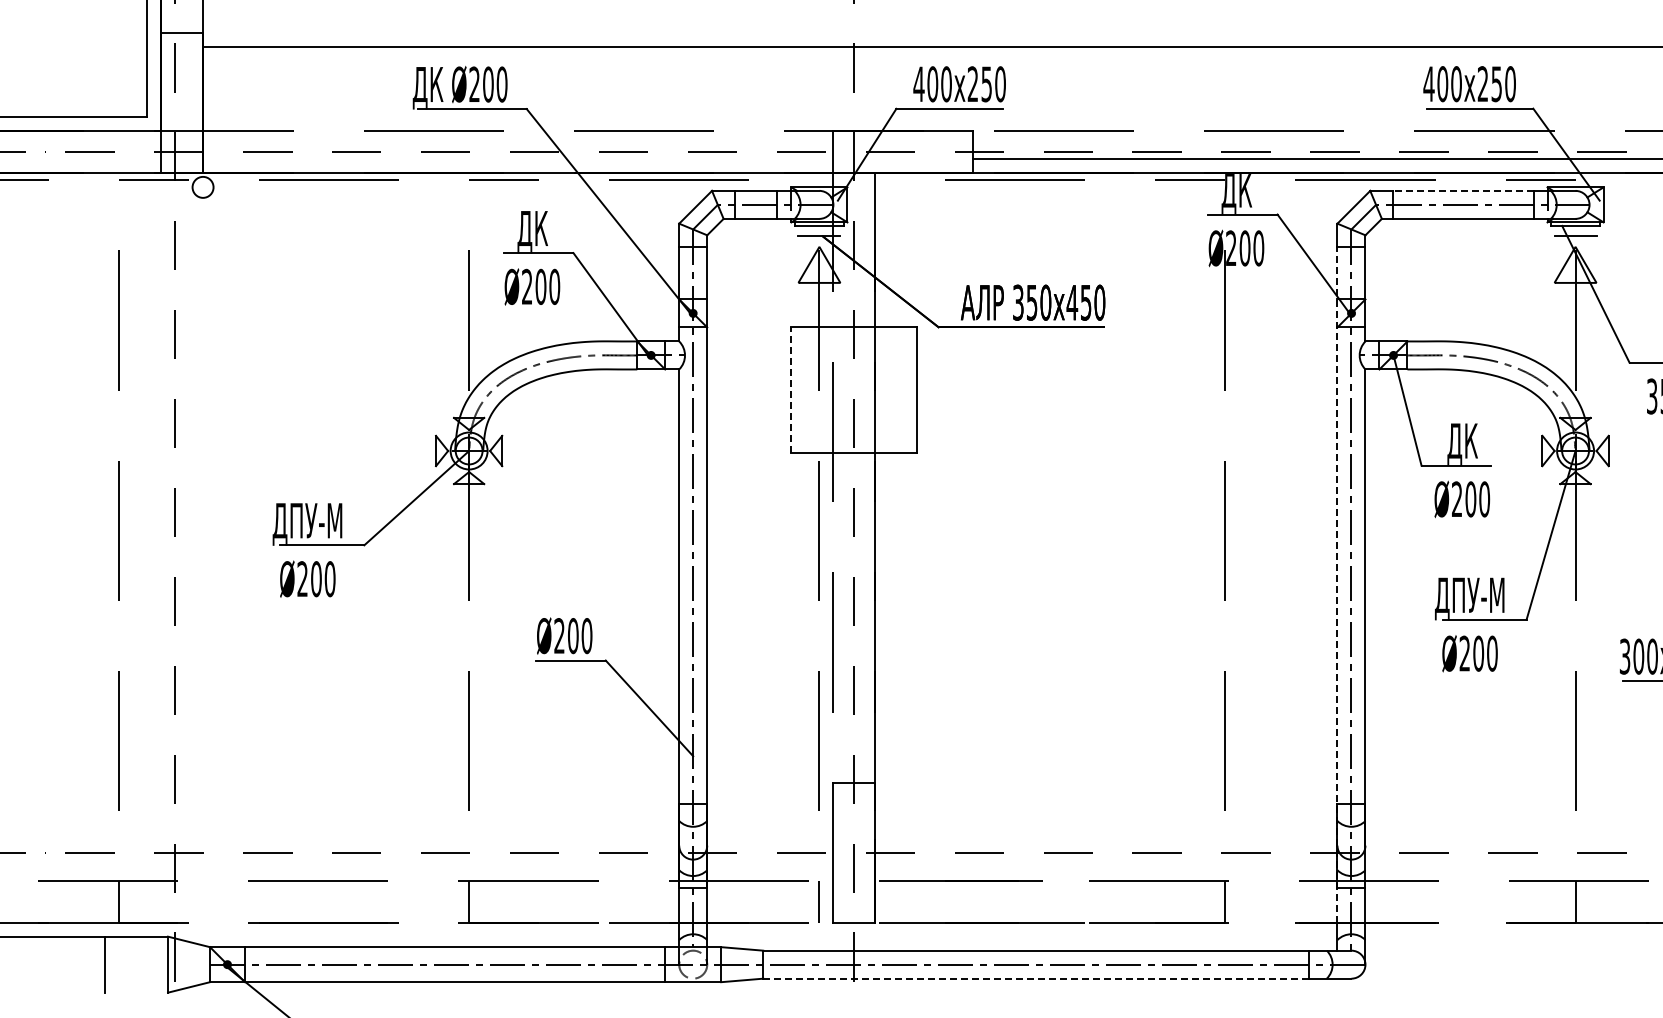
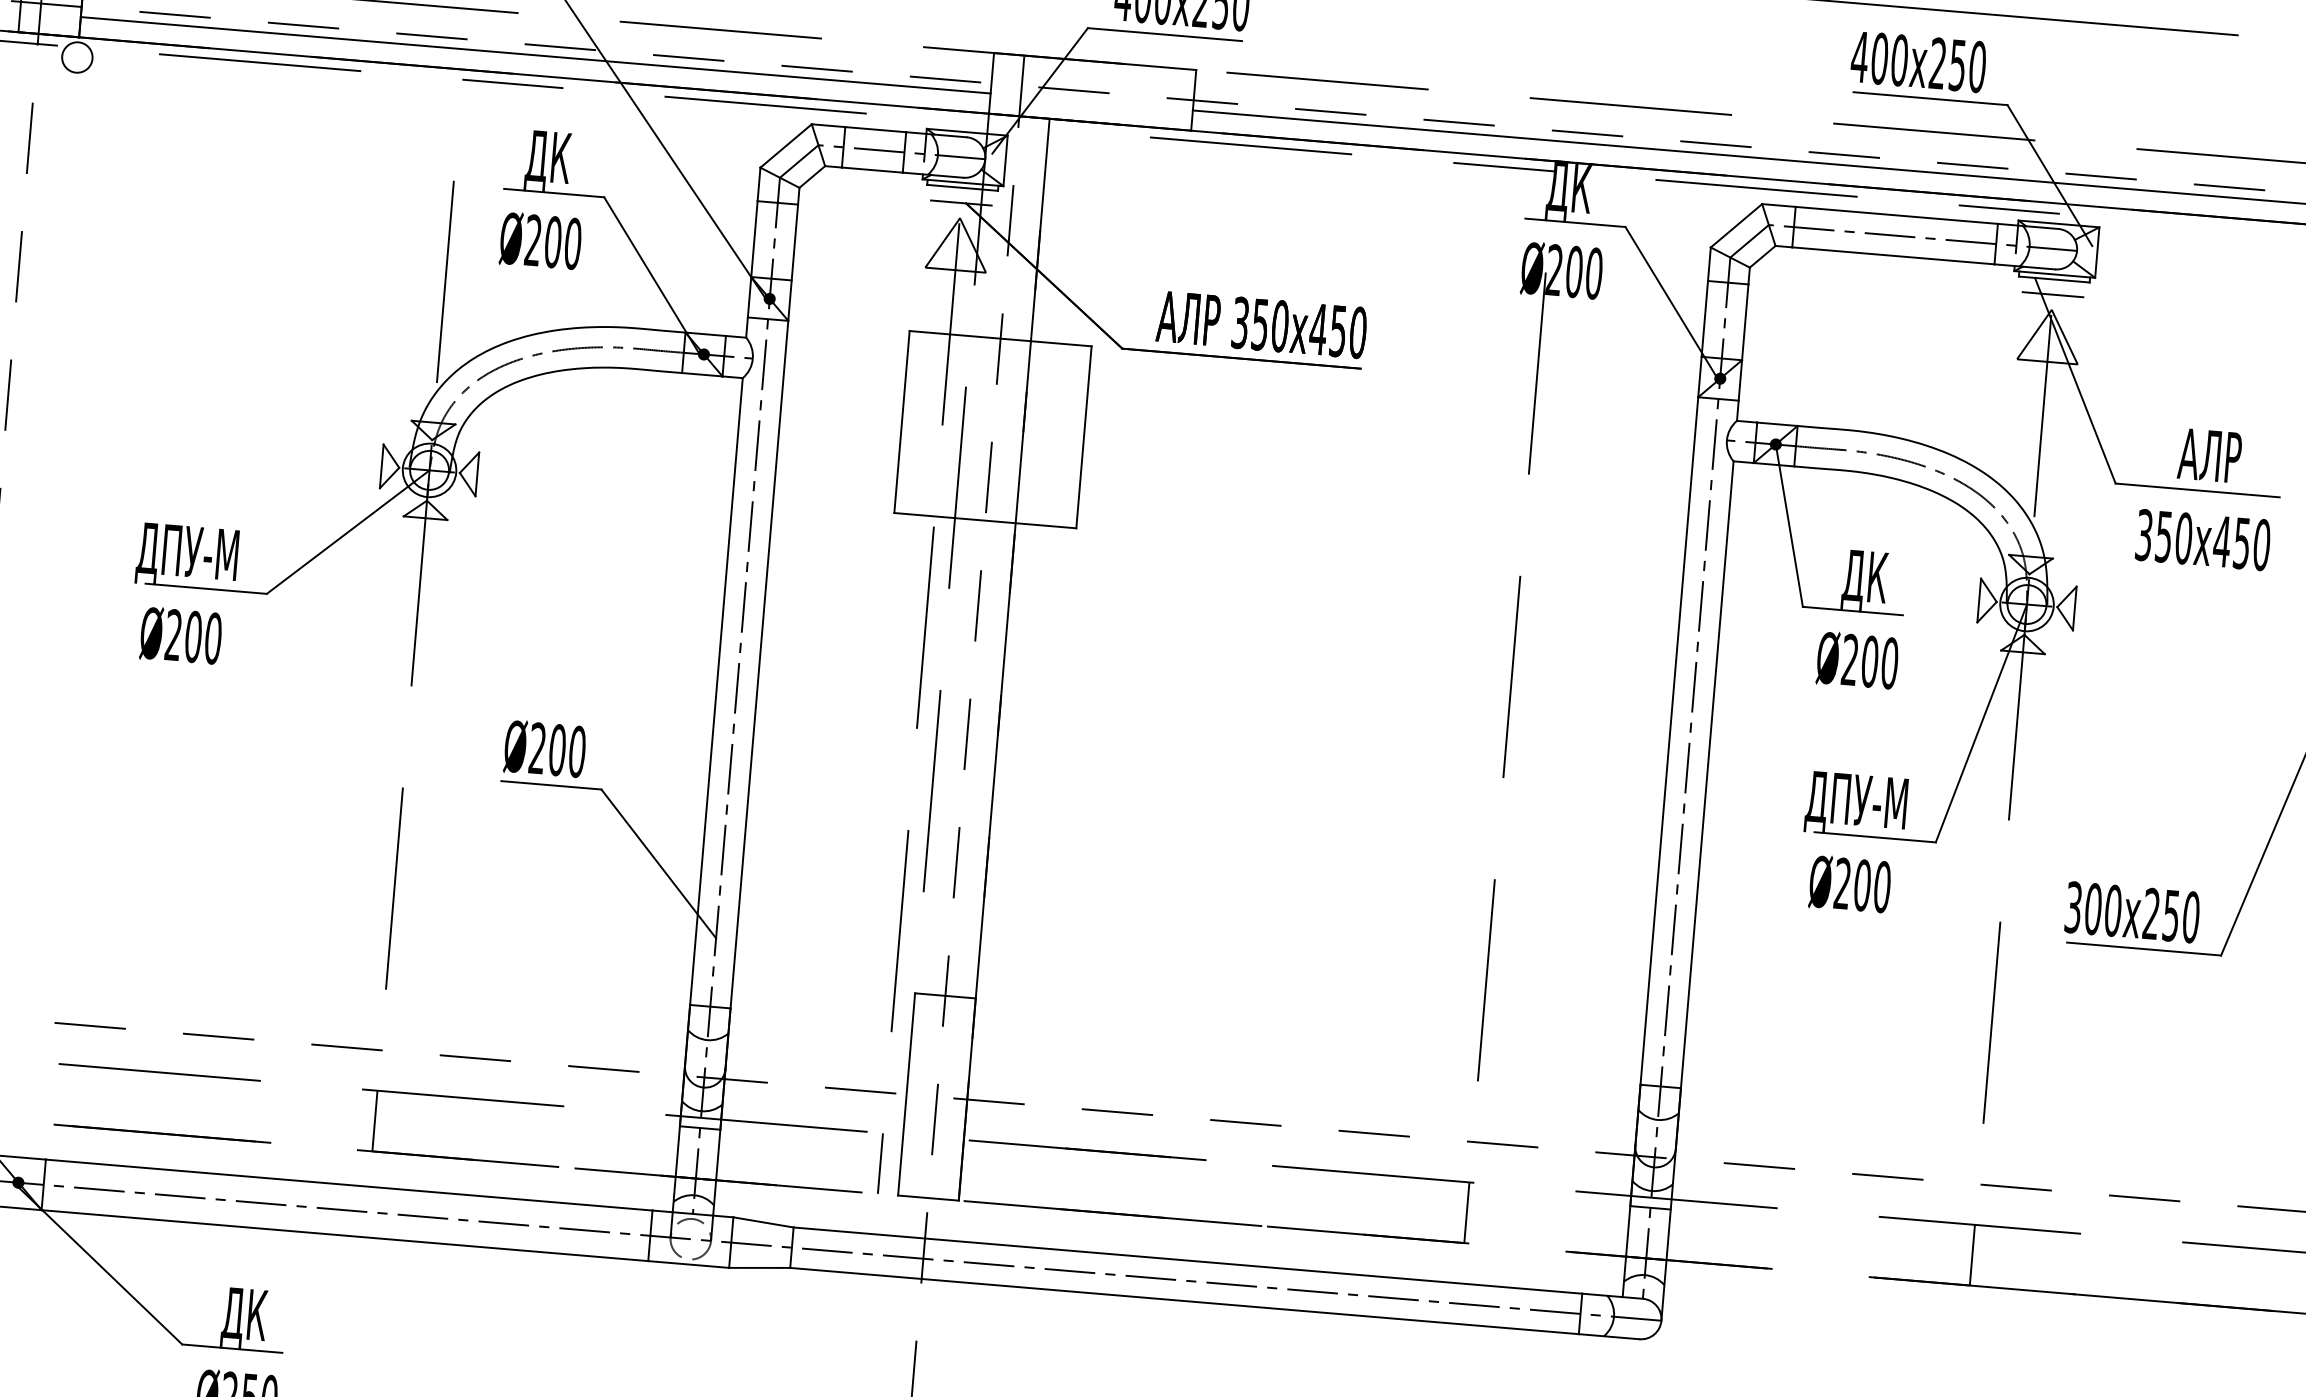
line: (518, 159) -> (536, 55), added
line: (1463, 190) -> (1896, 214), dashed -> solid
line: (791, 389) -> (902, 420), dashed -> solid
line: (1337, 584) -> (1667, 768), dashed -> solid
line: (1035, 978) -> (1183, 1300), dashed -> solid

